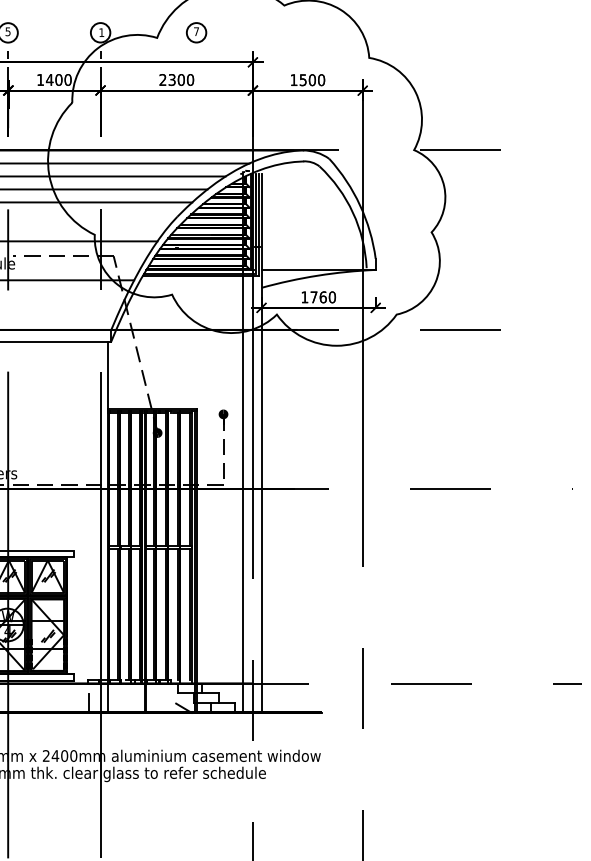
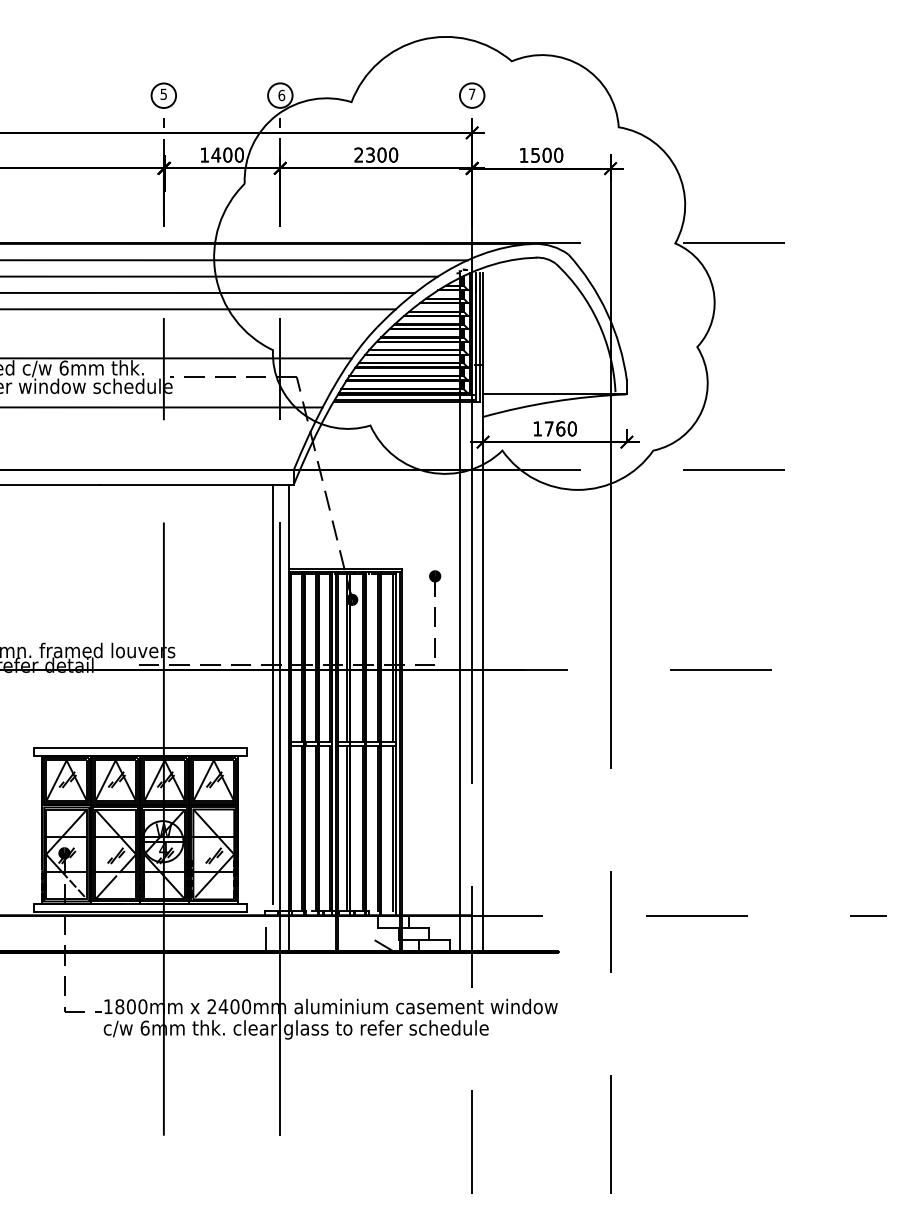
text: (101, 32) -> (281, 95), 1 -> 6
part: (196, 32) -> (472, 95), moved
line: (94, 507) -> (272, 693), added

